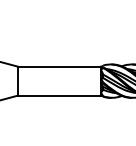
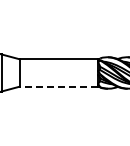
line: (58, 95) -> (58, 86), solid -> dashed

